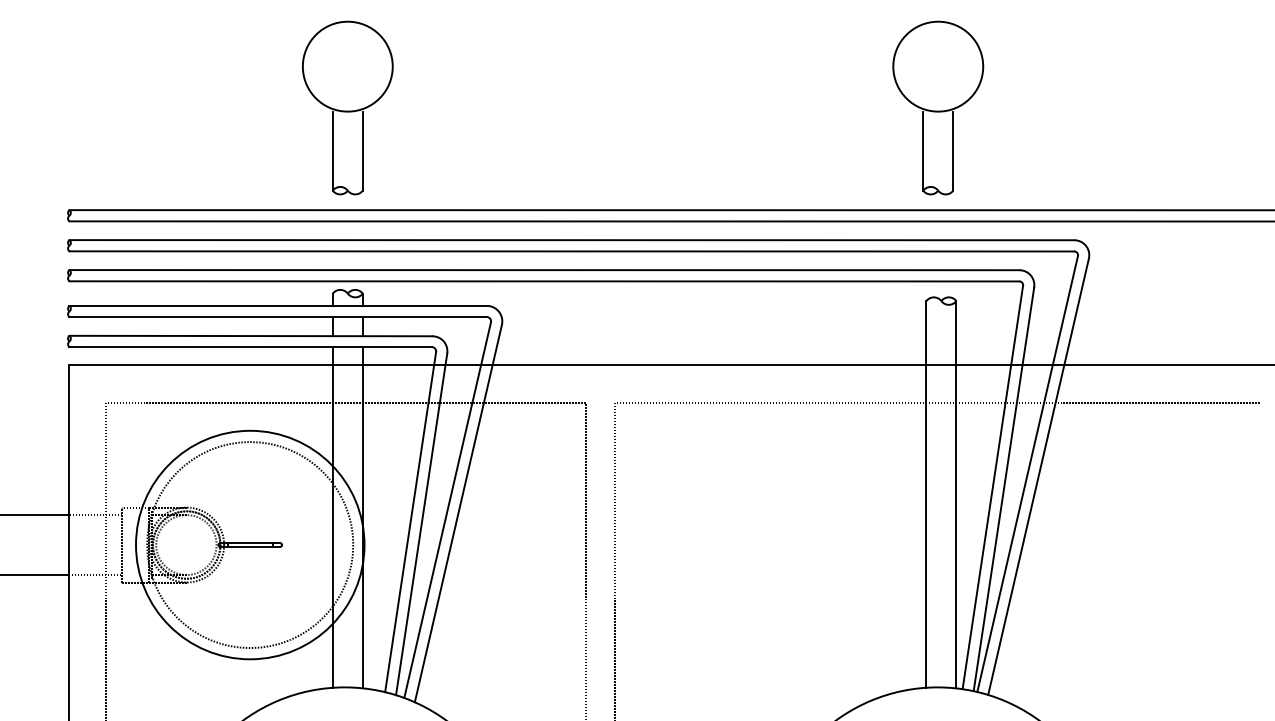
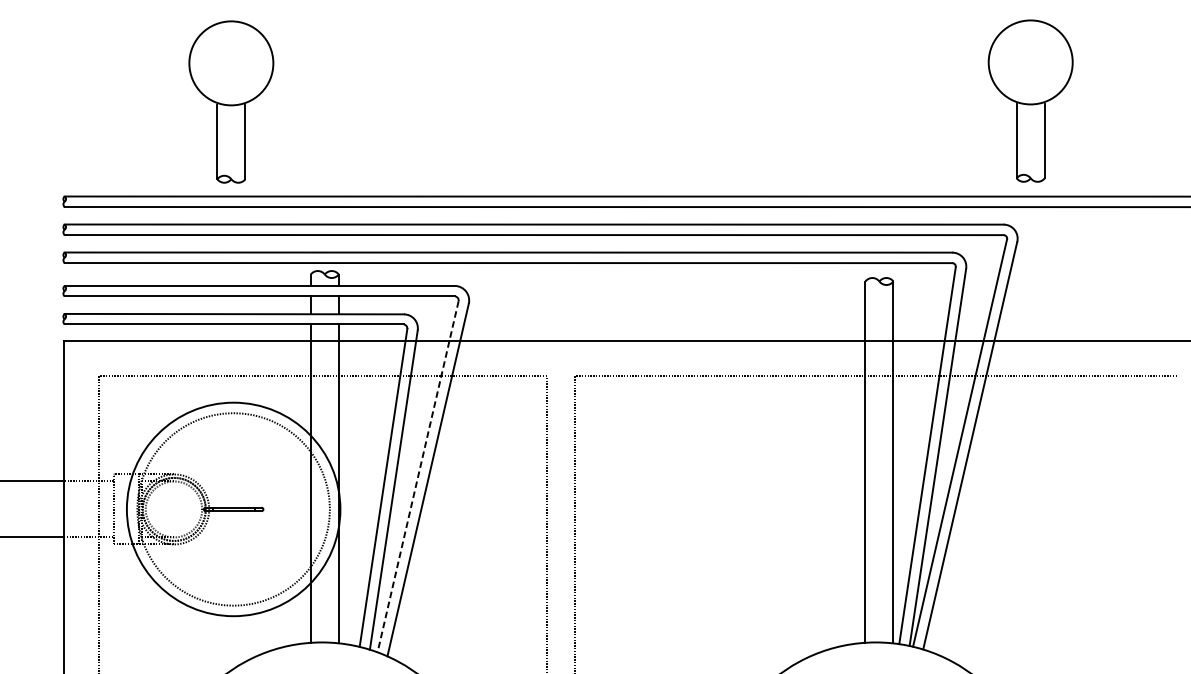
part: (347, 107) -> (231, 101), moved
part: (938, 107) -> (1030, 100), moved
line: (447, 510) -> (417, 477), solid -> dashed

